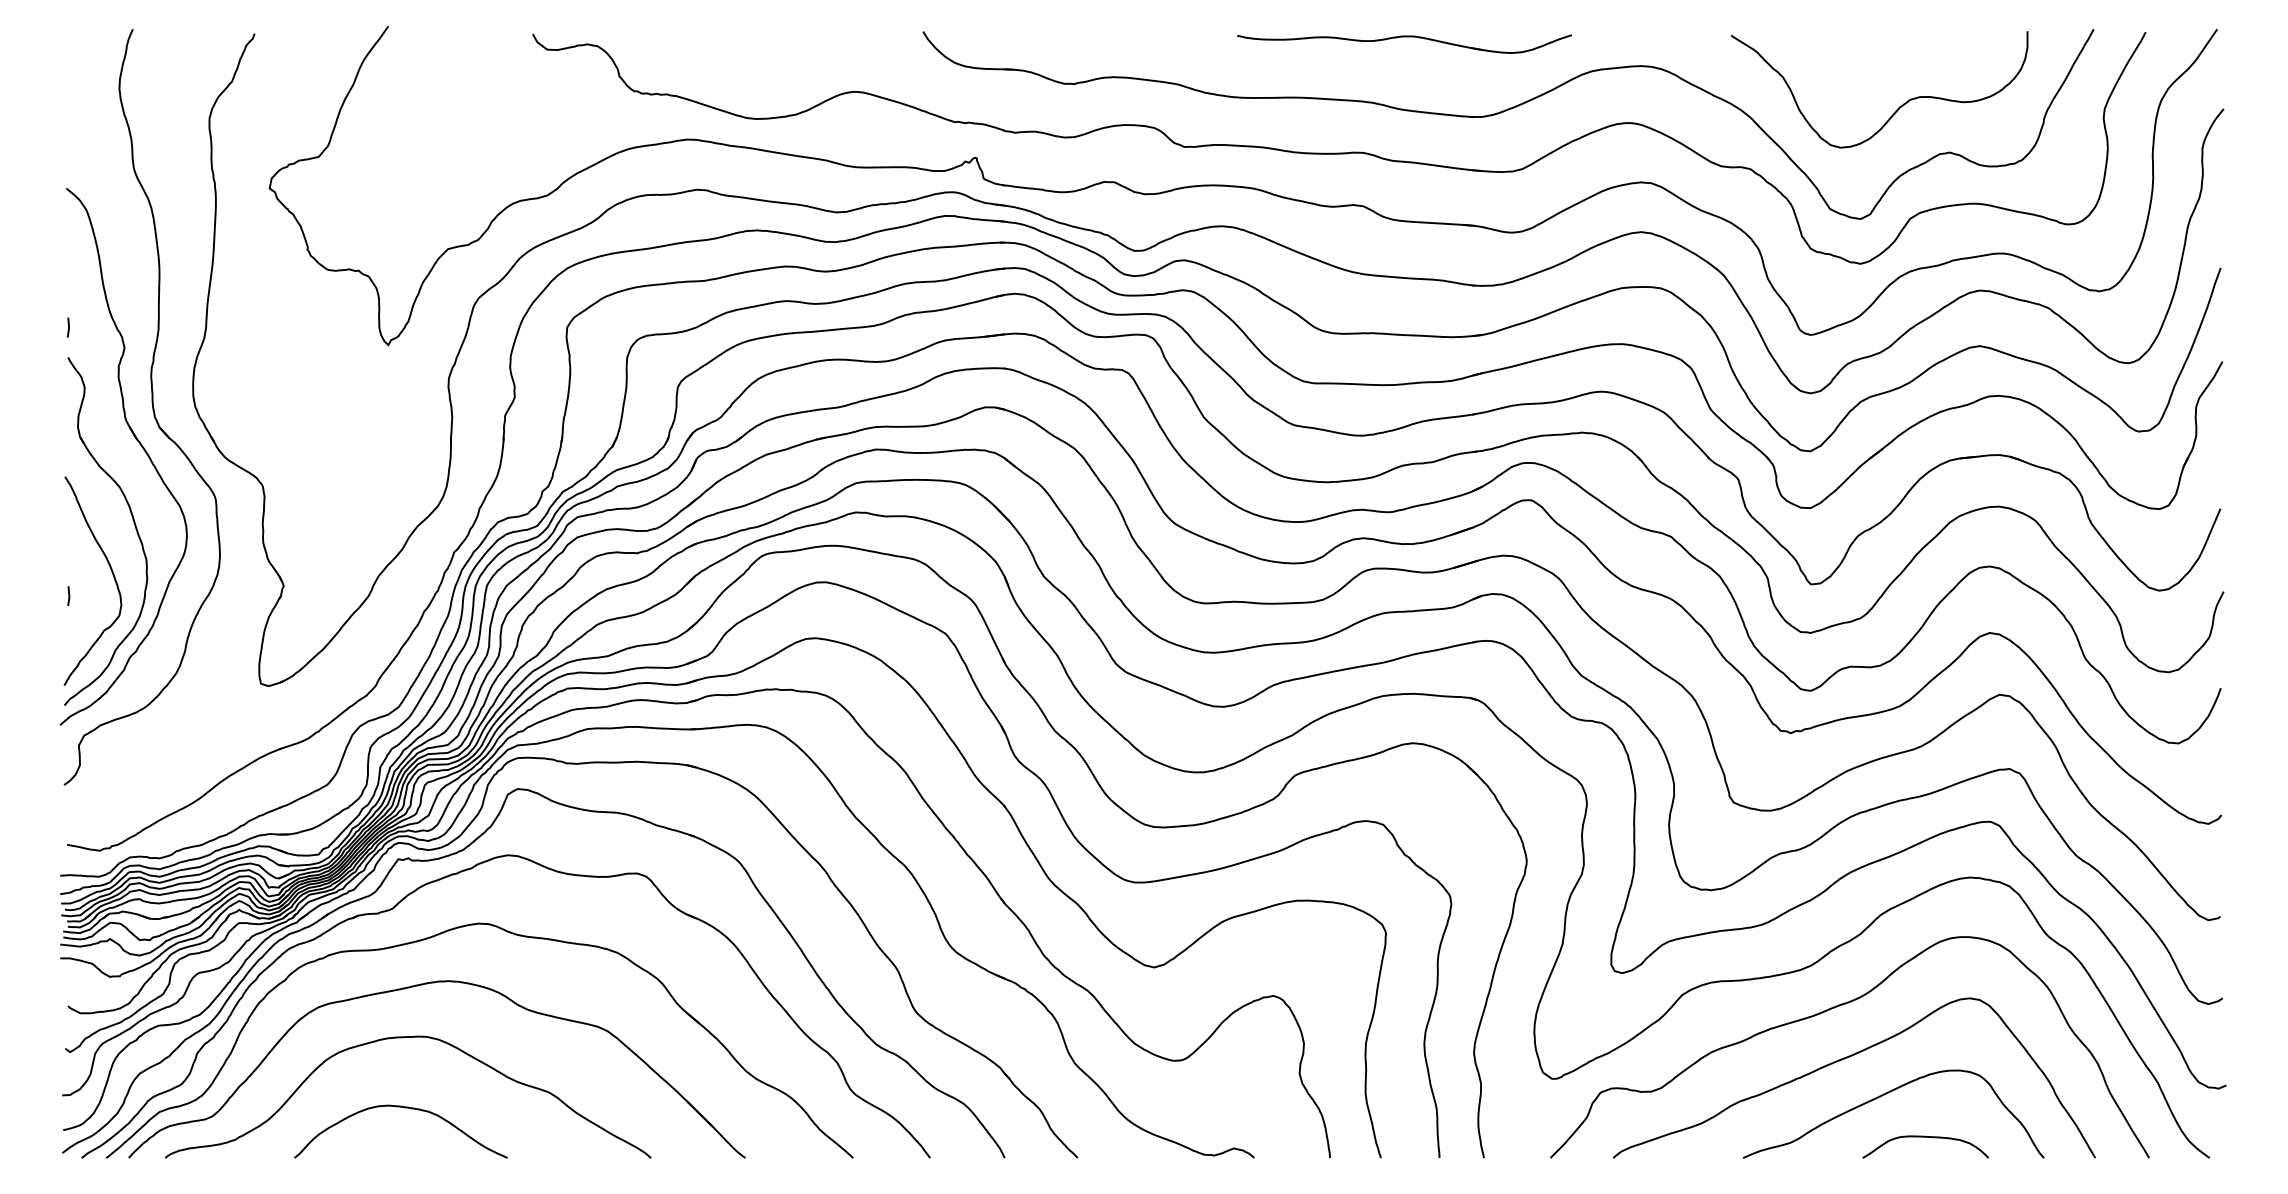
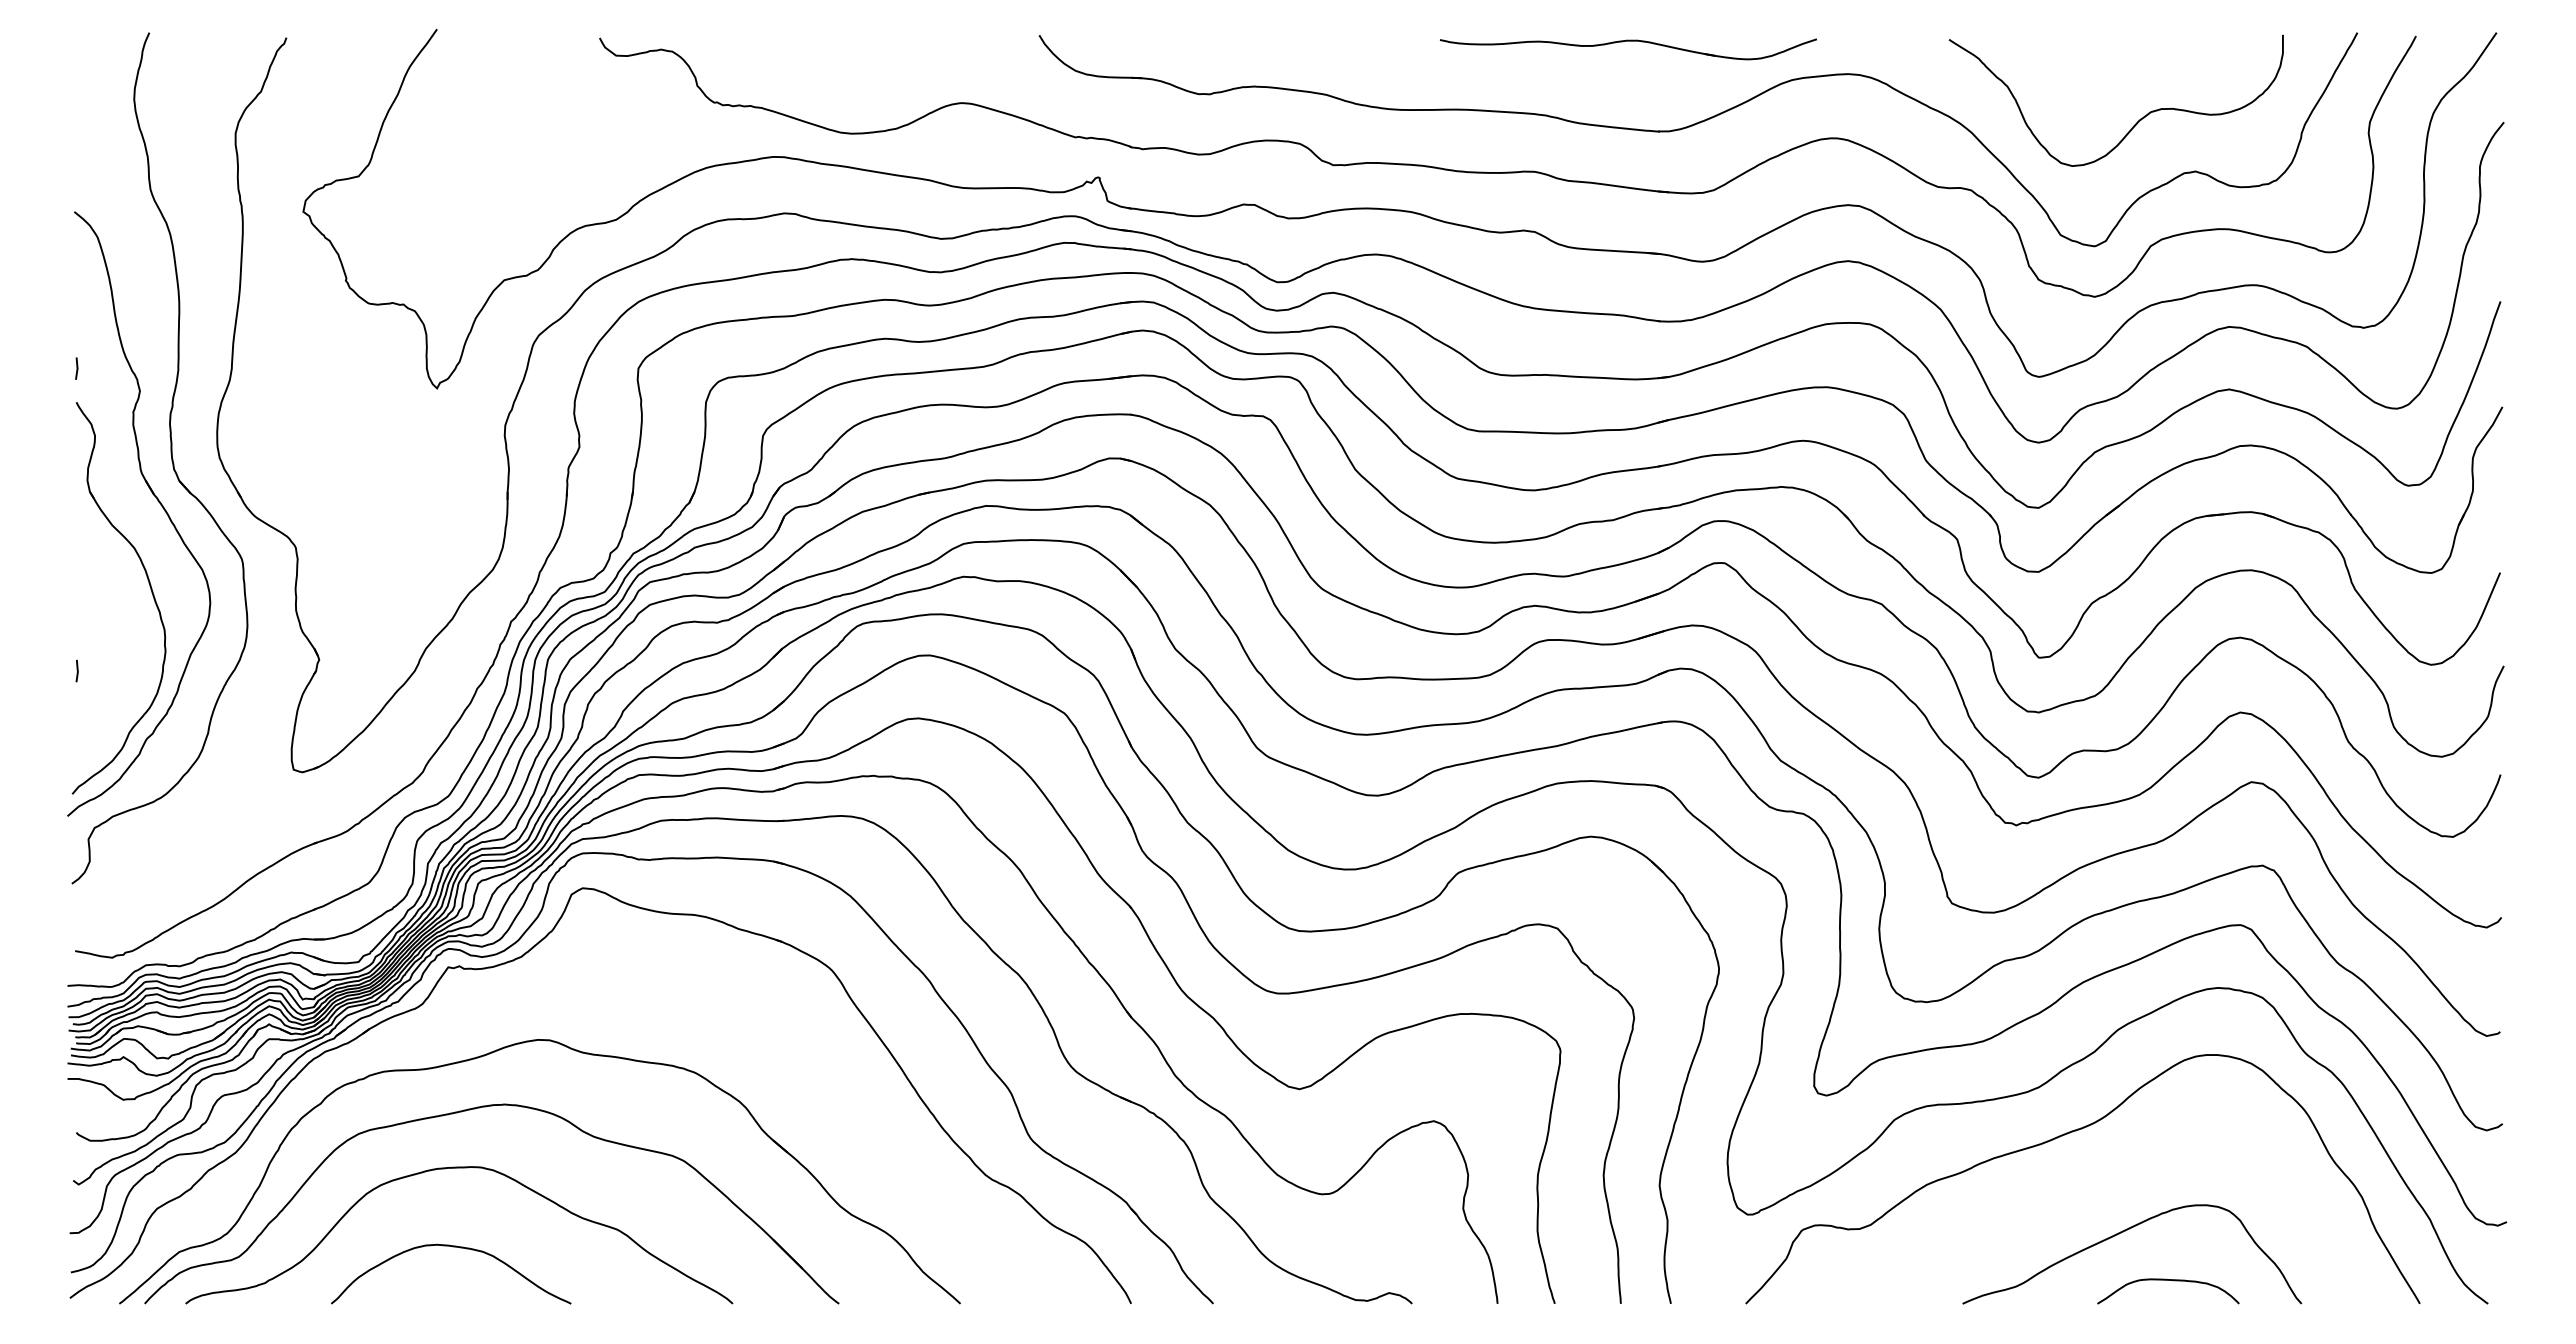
part: (1404, 37) -> (1628, 41), moved
curve: (112, 575) -> (126, 647), removed
part: (457, 874) -> (514, 984), removed
curve: (1847, 1058) -> (2080, 1191), removed

